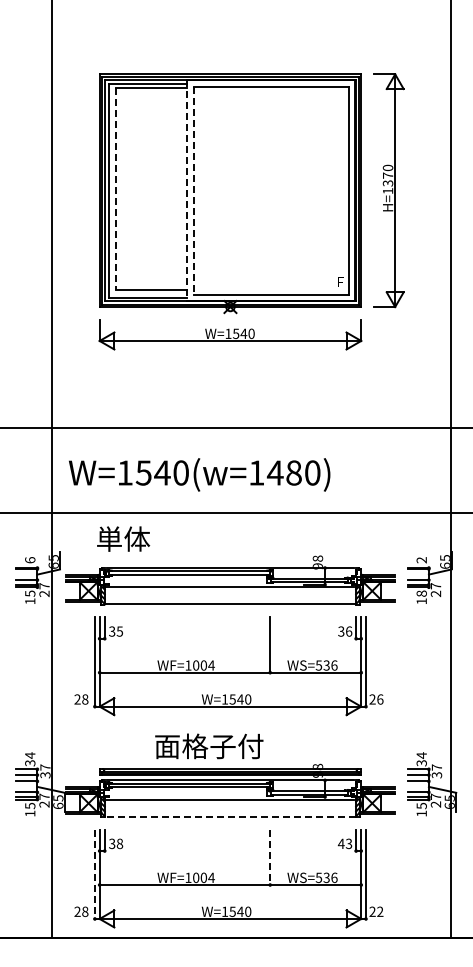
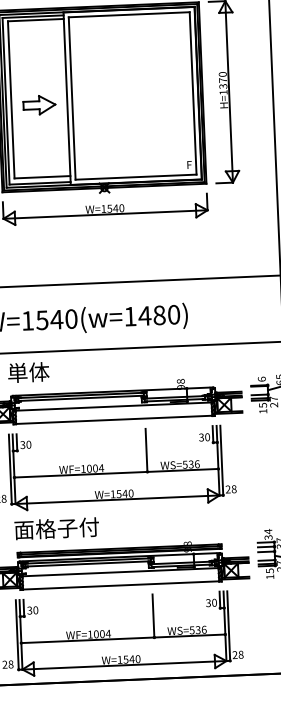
line: (115, 189) -> (10, 100), dashed -> solid
line: (187, 190) -> (67, 98), dashed -> solid
line: (193, 191) -> (71, 99), dashed -> solid
part: (151, 197) -> (39, 105), added
text: (421, 560) -> (261, 379), 2 -> 6
text: (421, 593) -> (262, 405), 18 -> 15
text: (119, 631) -> (28, 444), 35 -> 30
text: (349, 631) -> (207, 437), 36 -> 30
text: (380, 699) -> (234, 489), 26 -> 28
text: (209, 746) -> (57, 528), moved
line: (230, 816) -> (121, 585), dashed -> solid
text: (119, 843) -> (35, 610), 38 -> 30
text: (344, 843) -> (210, 602), 43 -> 30
line: (270, 857) -> (153, 616), dashed -> solid
line: (94, 874) -> (16, 635), dashed -> solid
text: (380, 911) -> (241, 654), 22 -> 28

